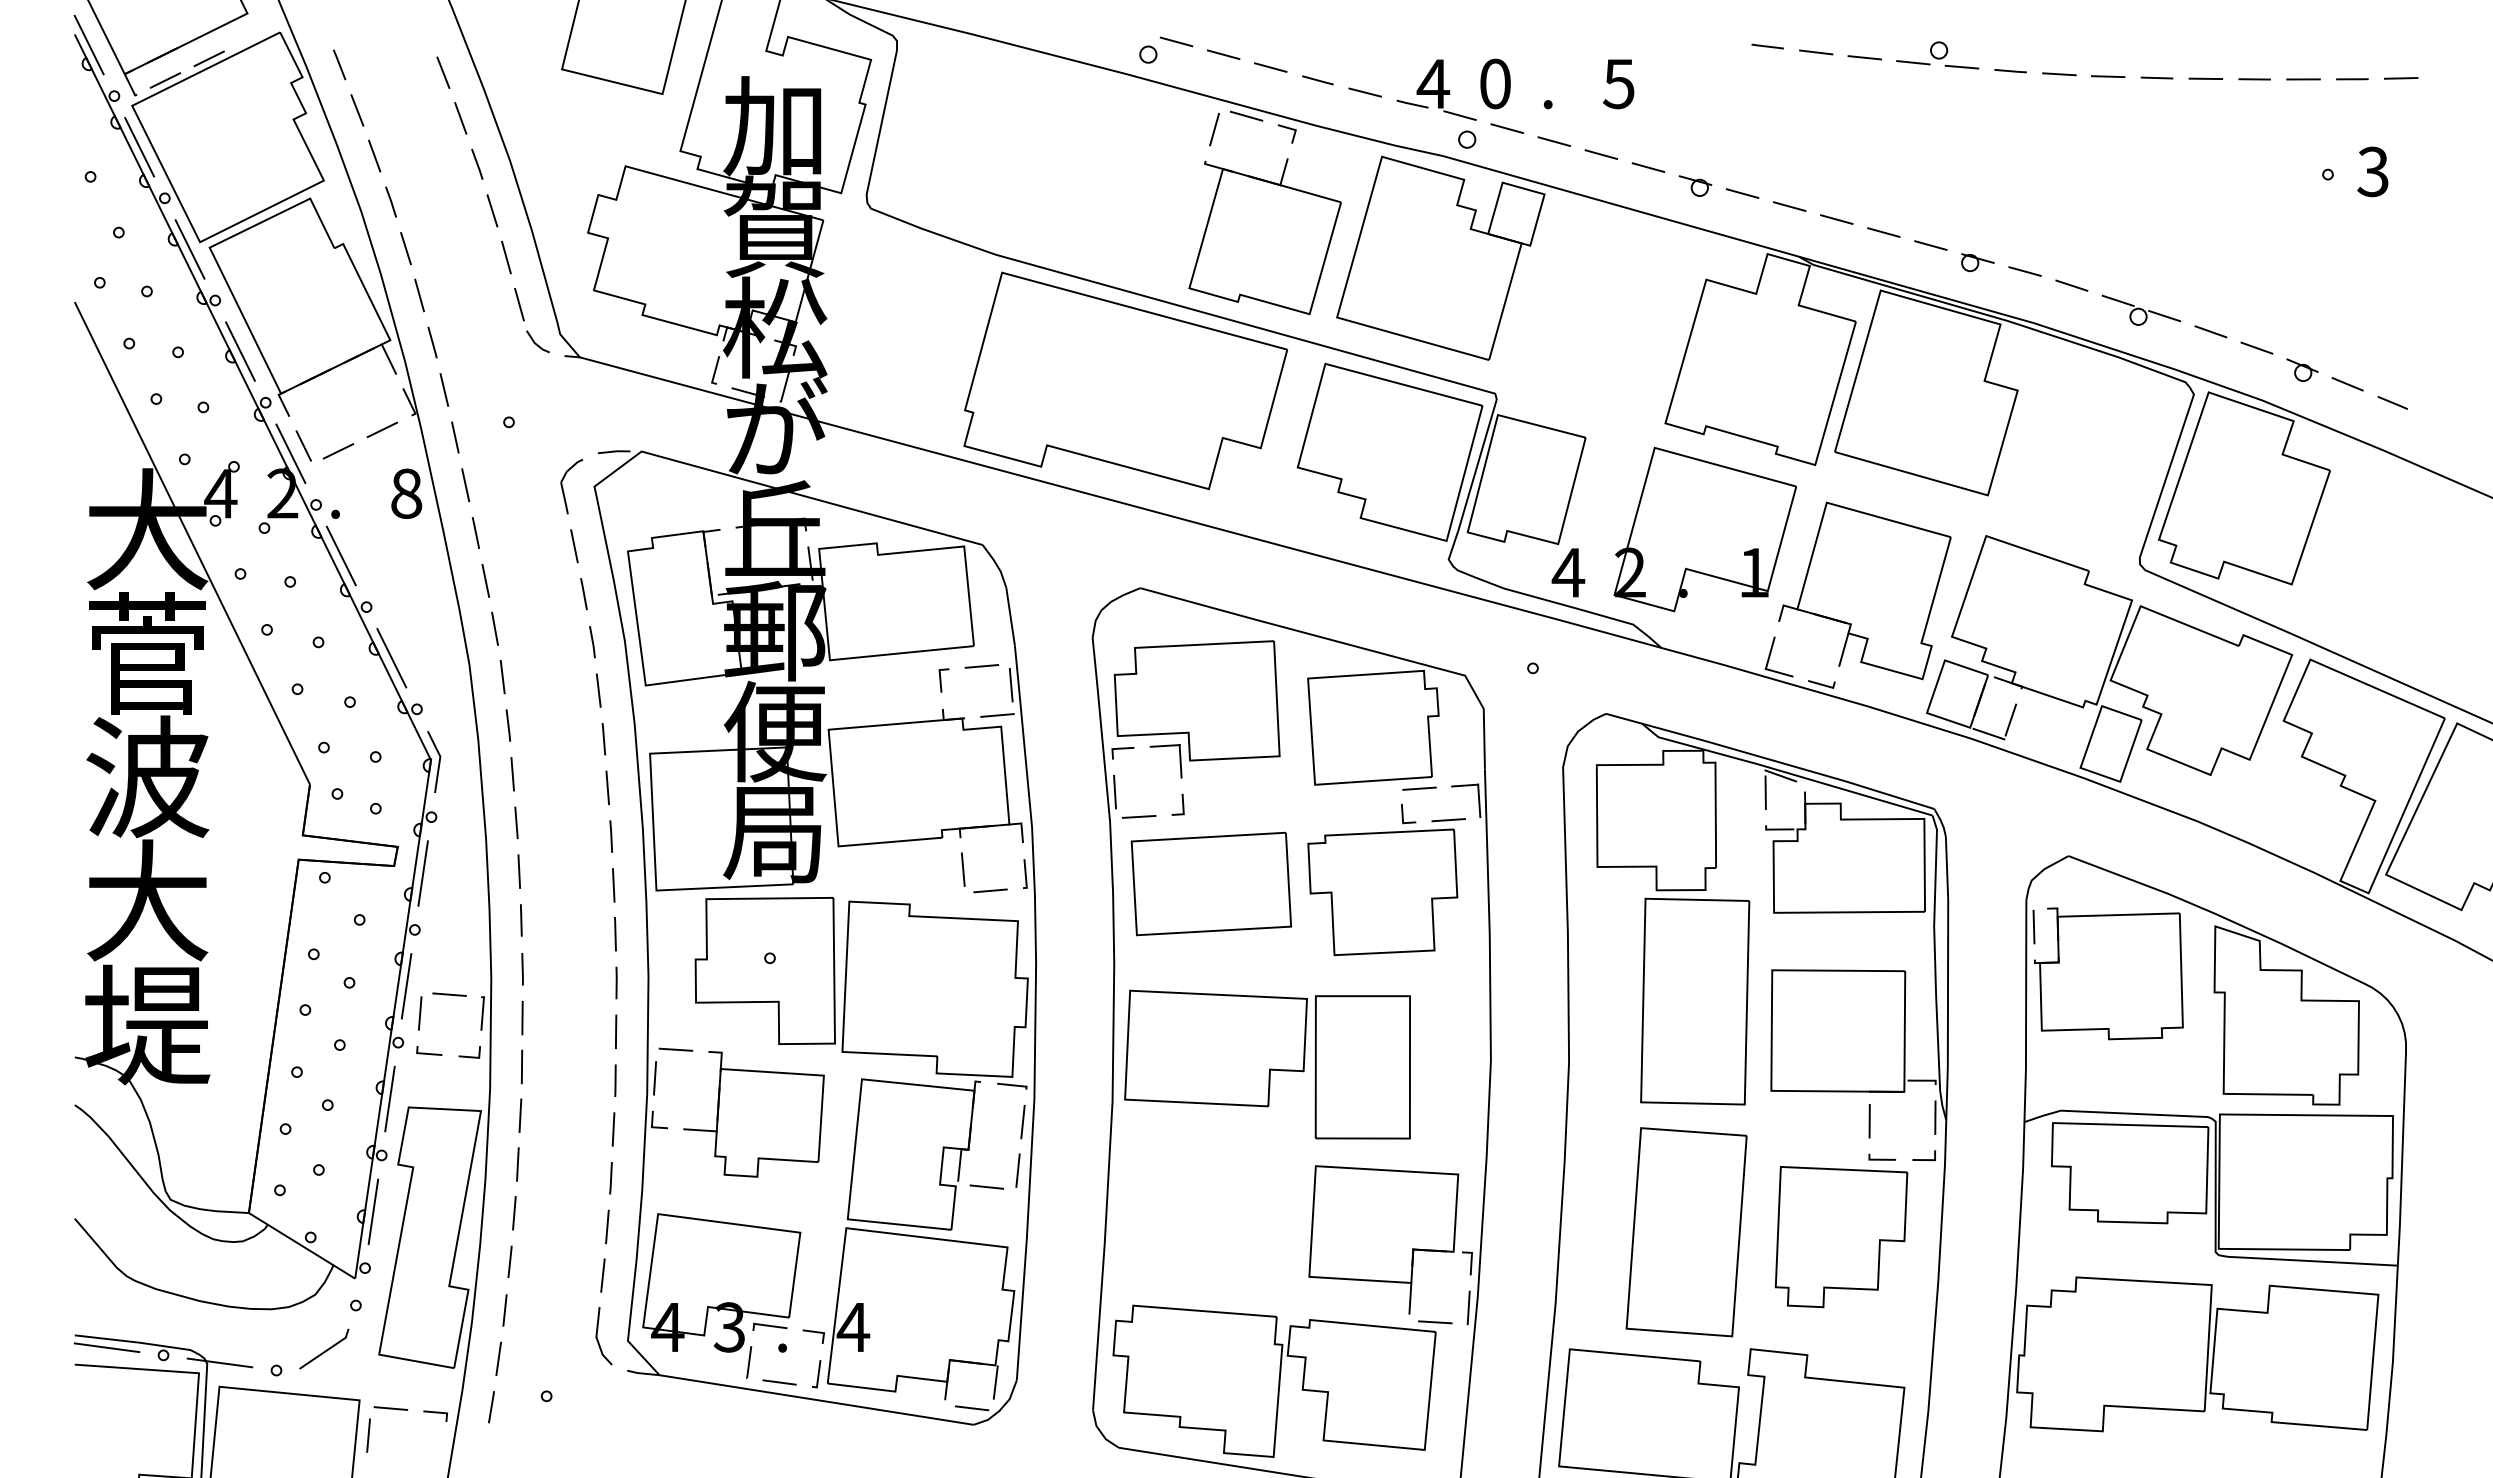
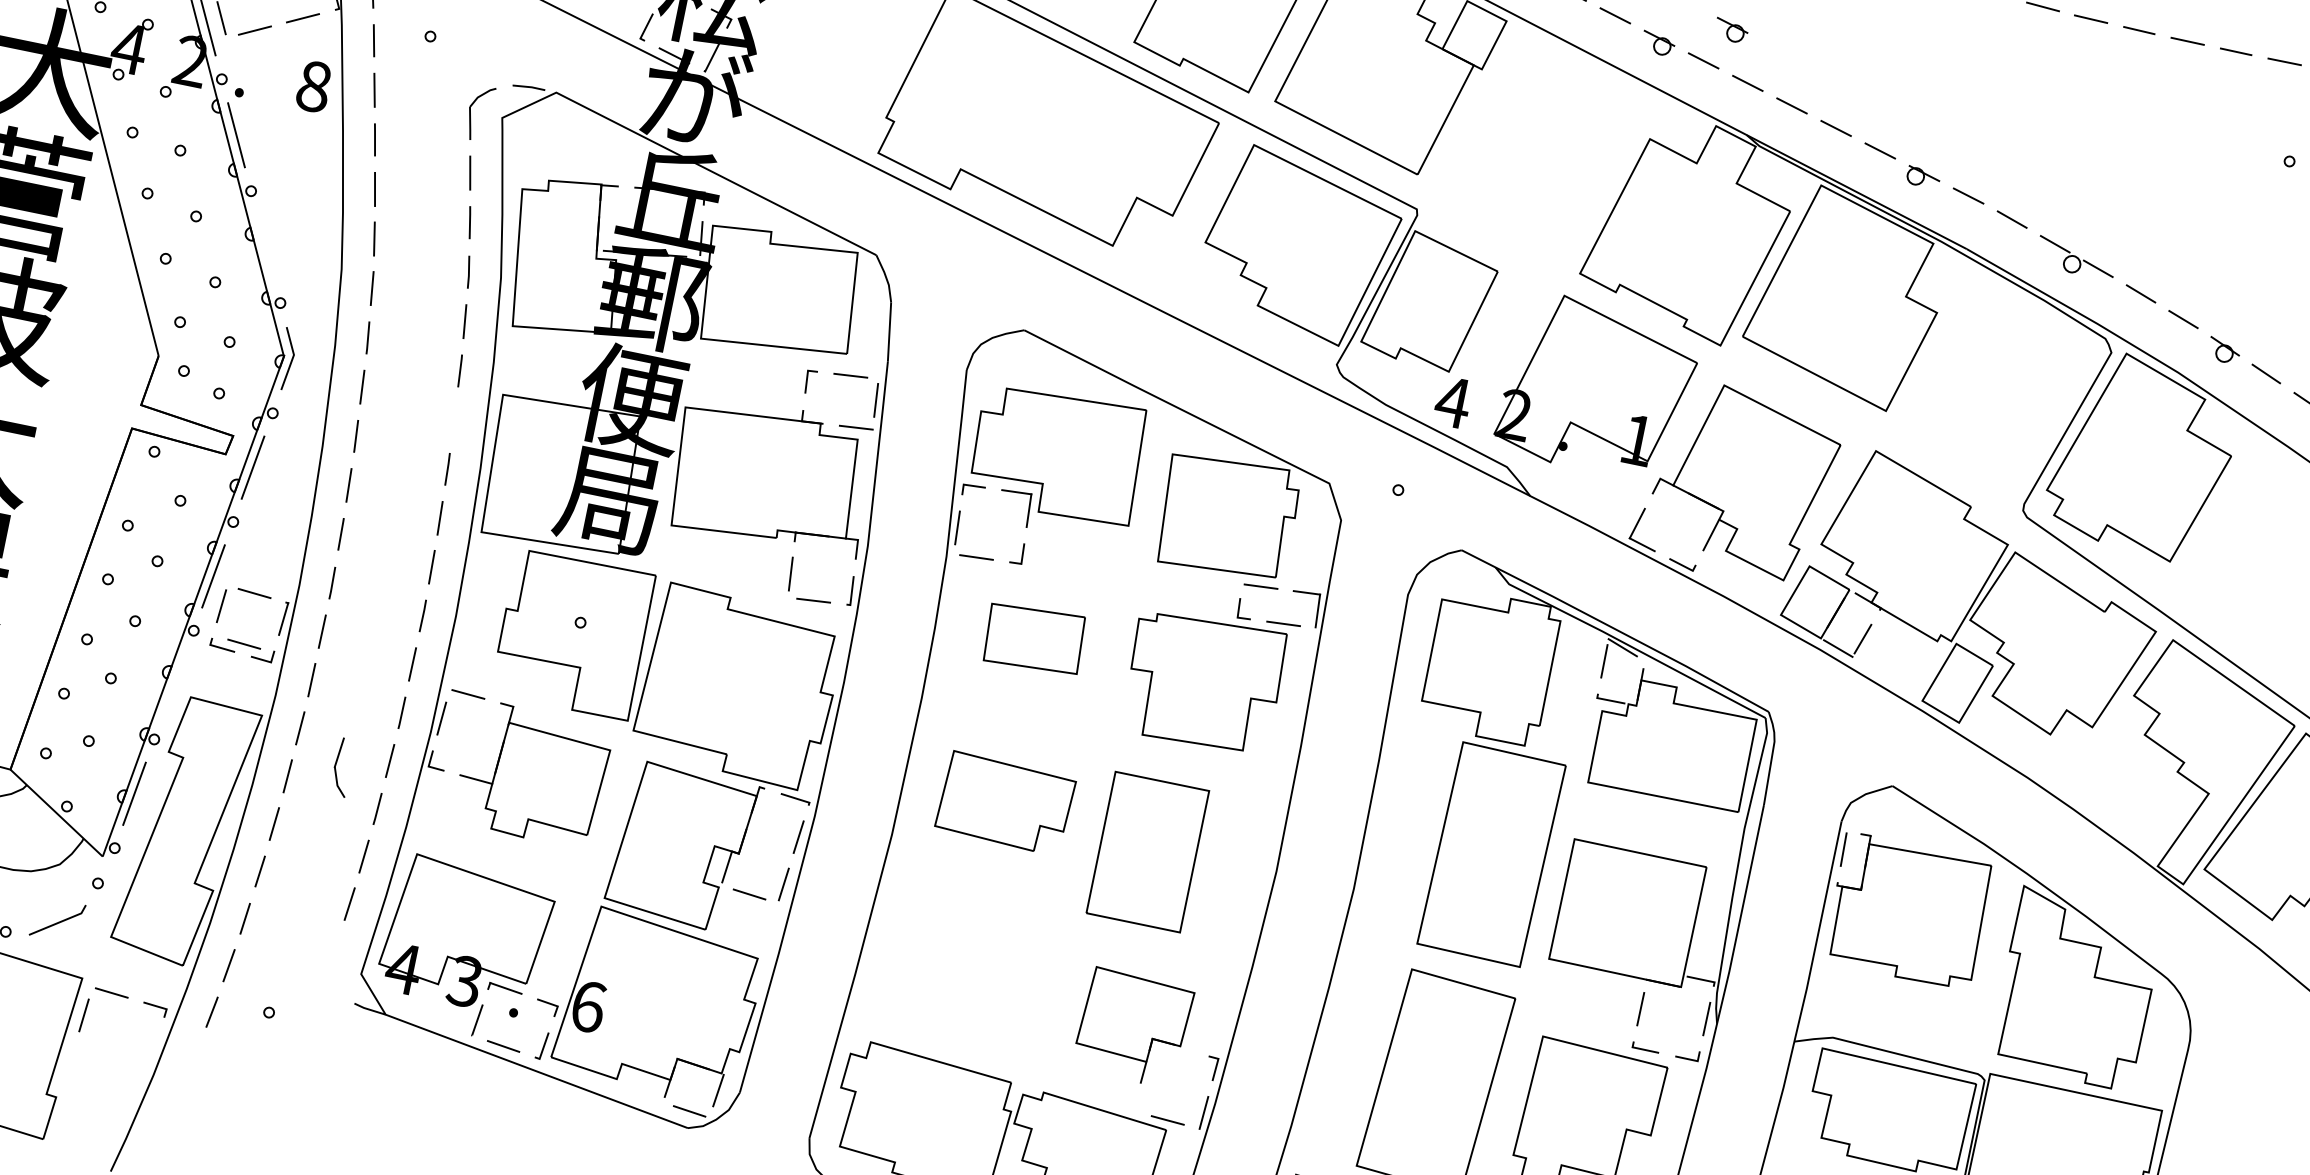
part: (1763, 158) -> (1731, 30), added
line: (391, 658) -> (265, 247), removed
line: (607, 787) -> (453, 419), removed
part: (1210, 883) -> (1033, 638), size x0.6
line: (449, 1045) -> (244, 644), added
part: (1215, 1048) -> (1005, 803), size x0.7
line: (389, 1098) -> (173, 684), removed
part: (1383, 1239) -> (1133, 1027), size x0.7
text: (853, 1327) -> (588, 1006), 4 -> 6
part: (603, 1336) -> (342, 767), moved

